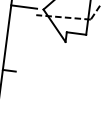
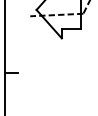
line: (24, 6) -> (17, 9), removed

